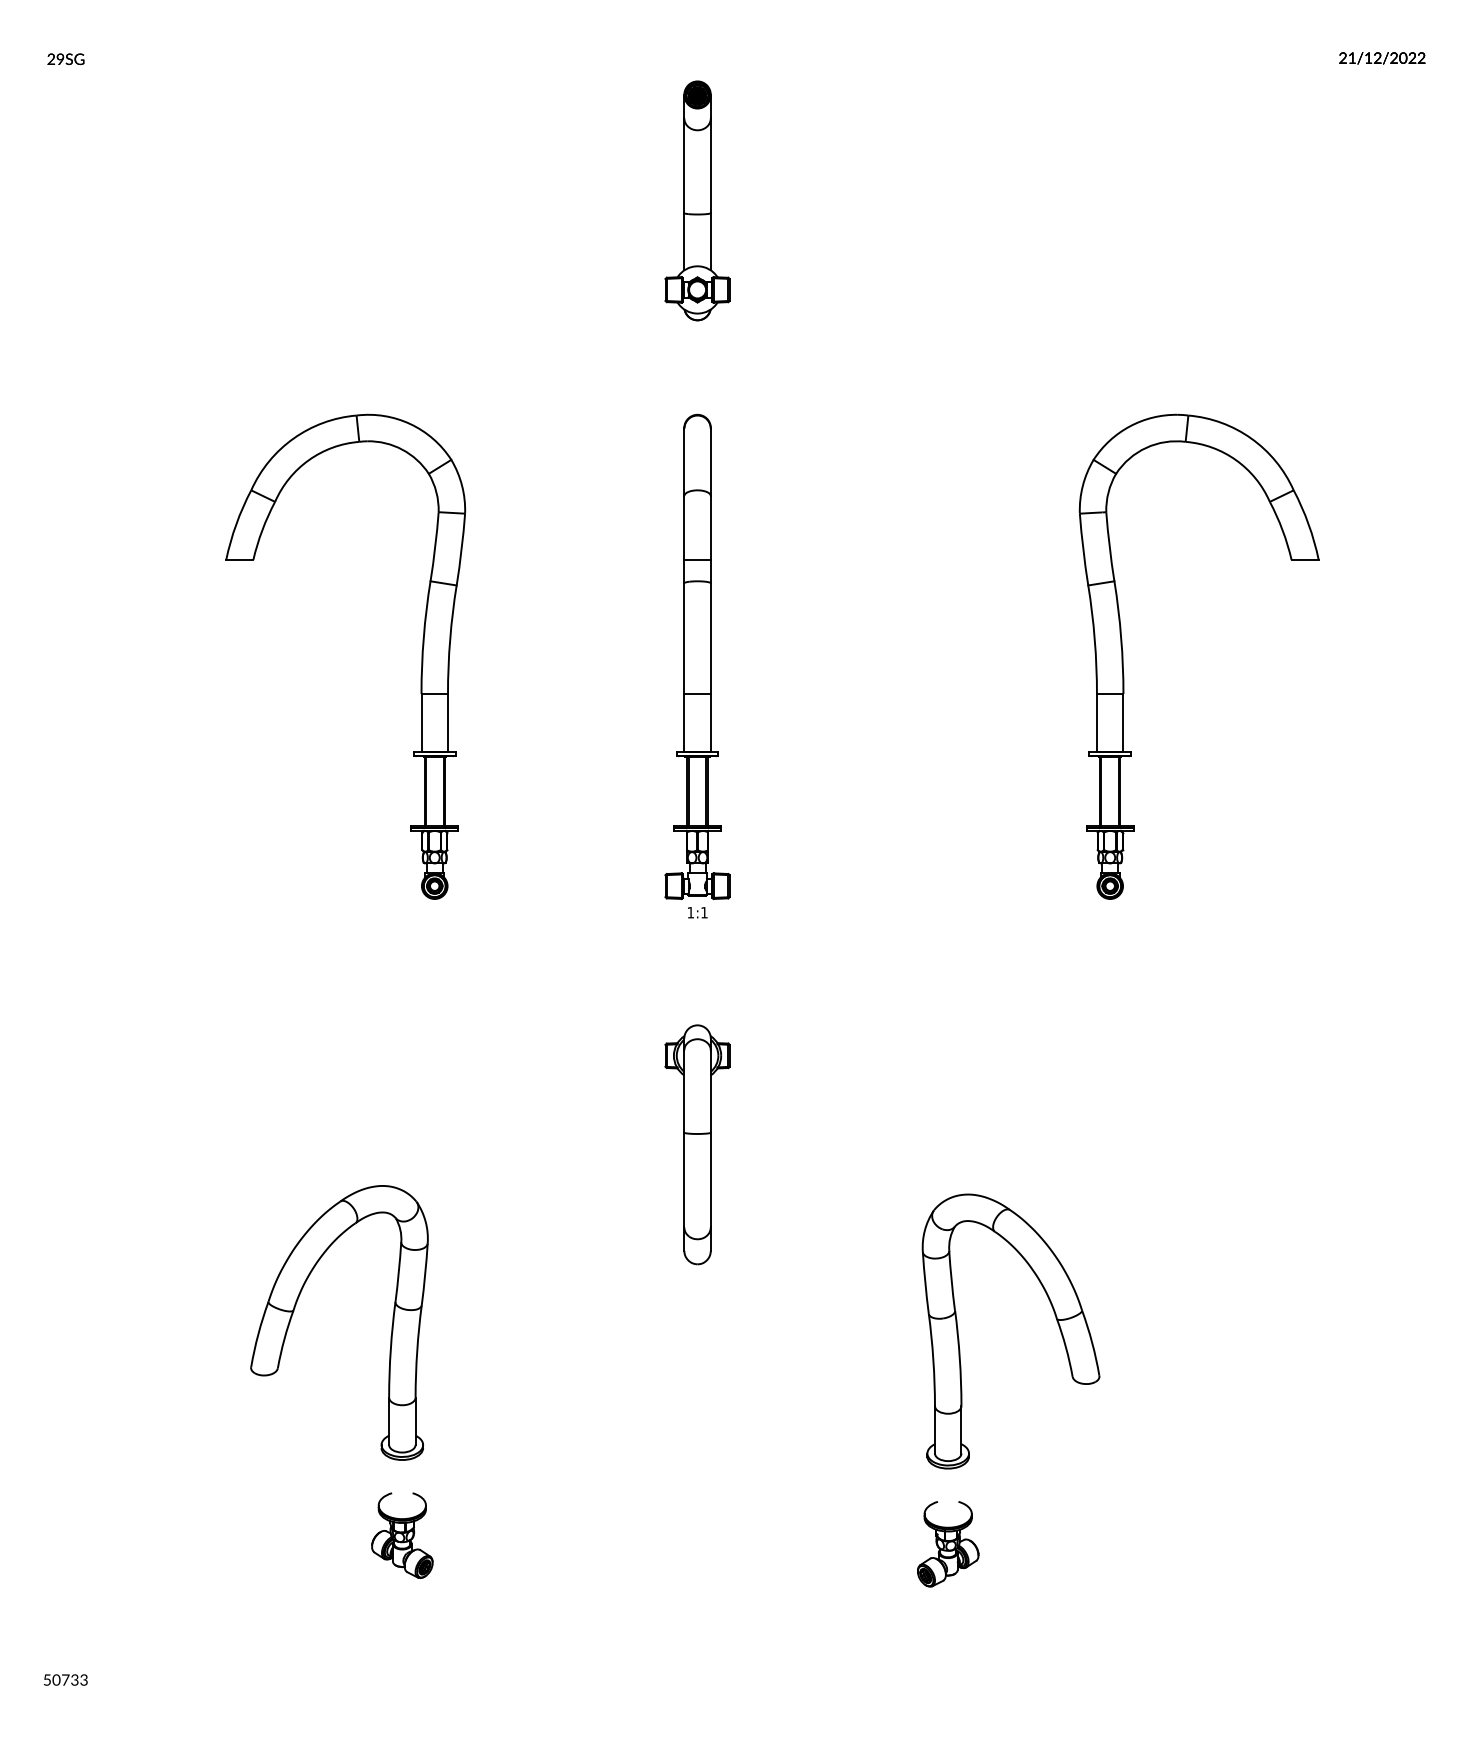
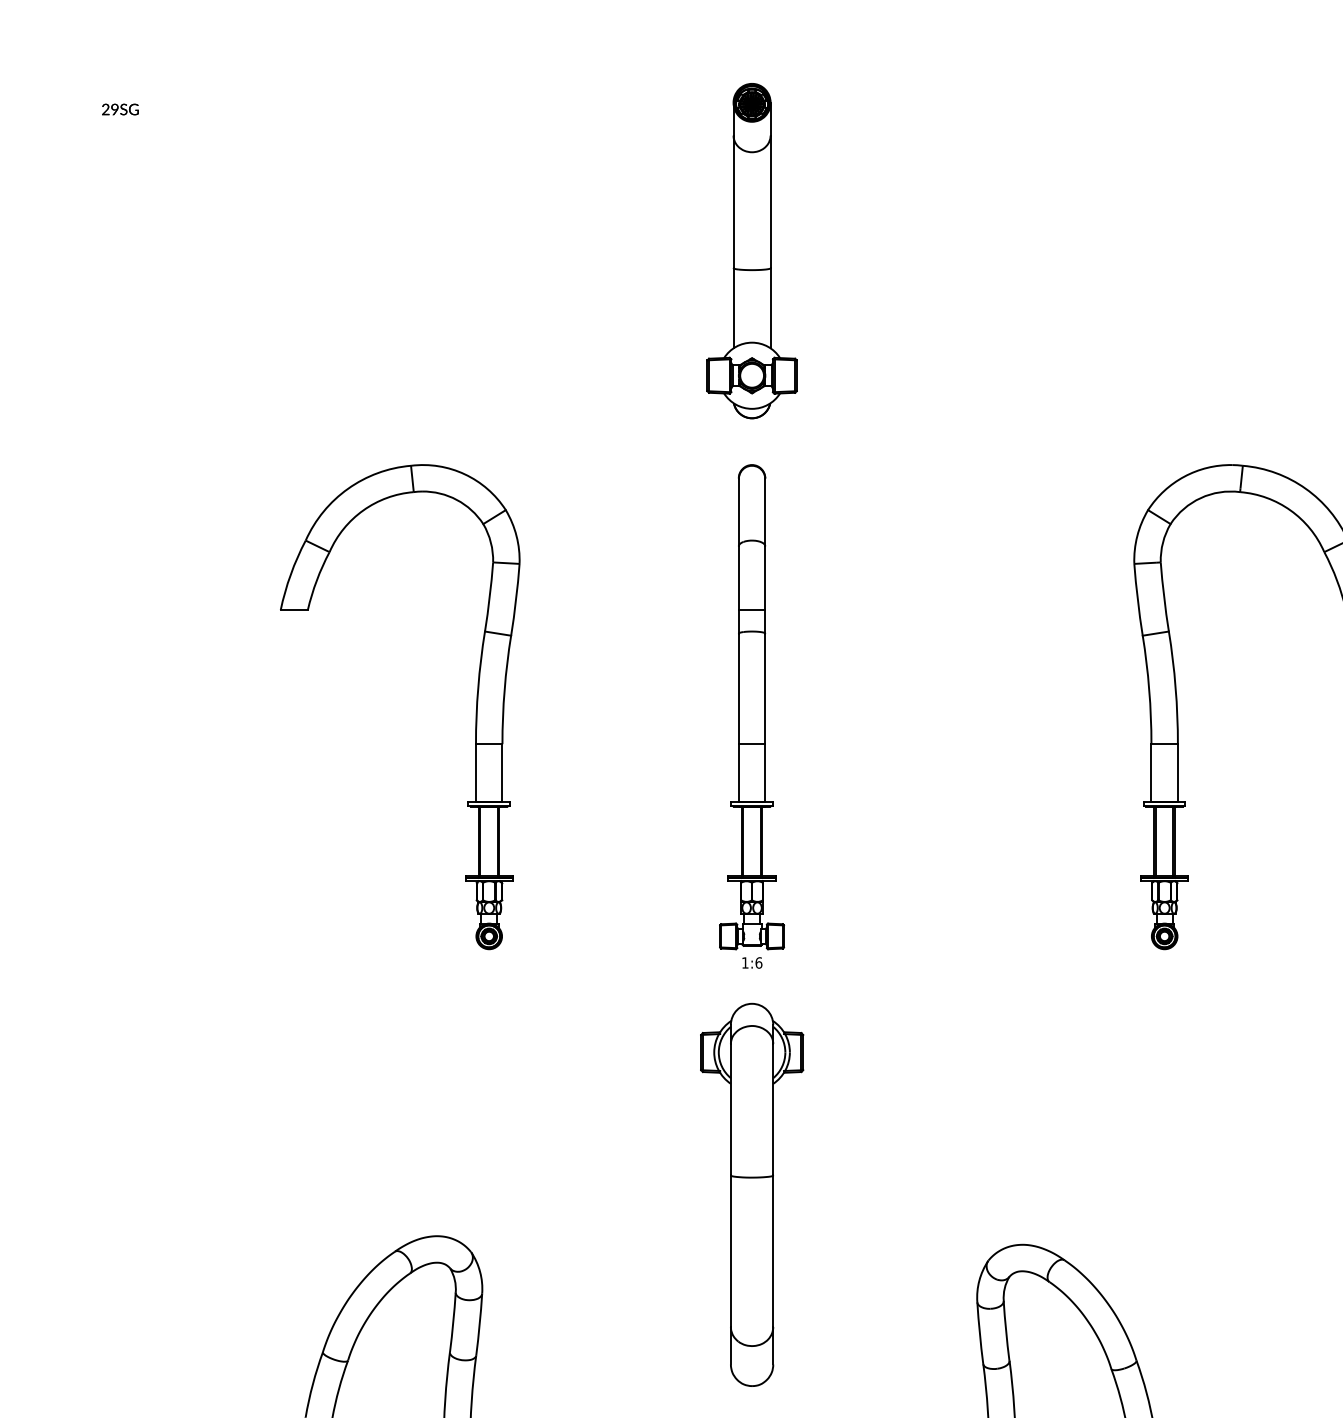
part: (697, 200) -> (751, 250), size x1.4
text: (704, 912) -> (758, 962), 1:1 -> 1:6
part: (697, 1144) -> (751, 1194), size x1.6

